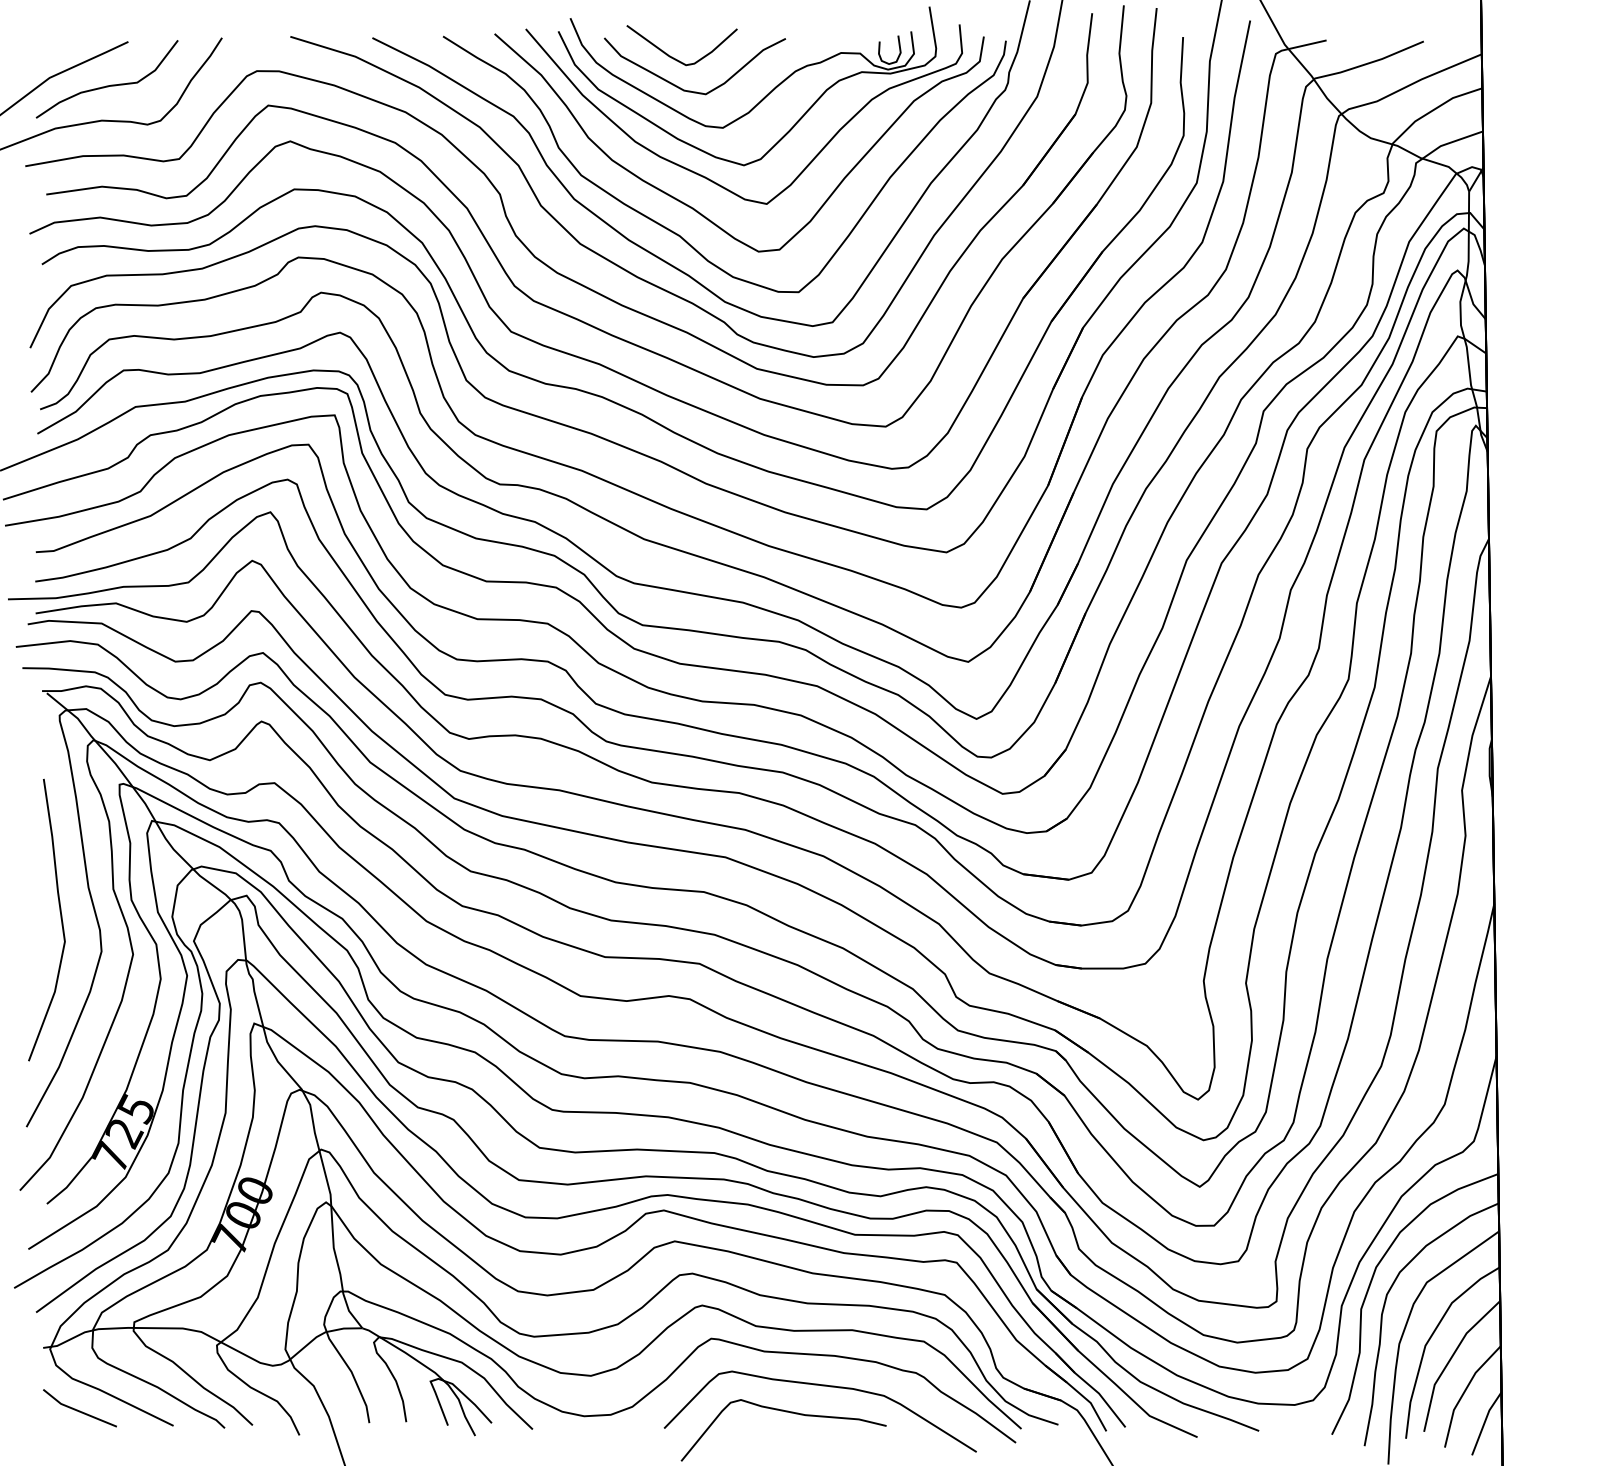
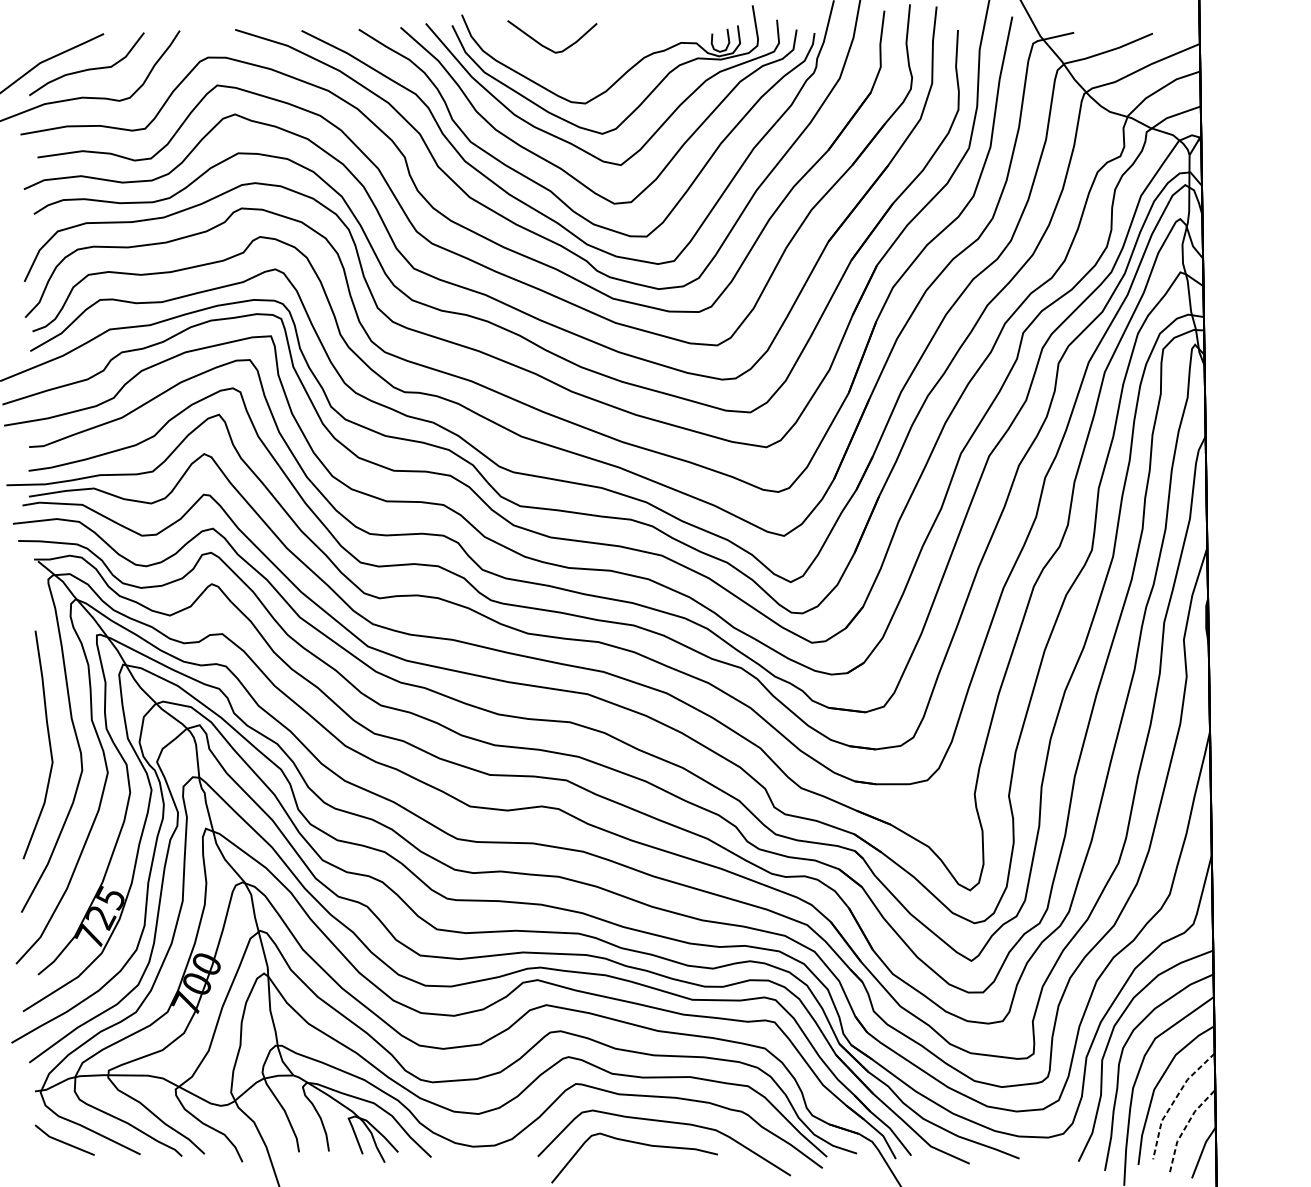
curve: (690, 90) -> (559, 73), removed
line: (1449, 1360) -> (1173, 1101), solid -> dashed
line: (1464, 1392) -> (1185, 1127), solid -> dashed

